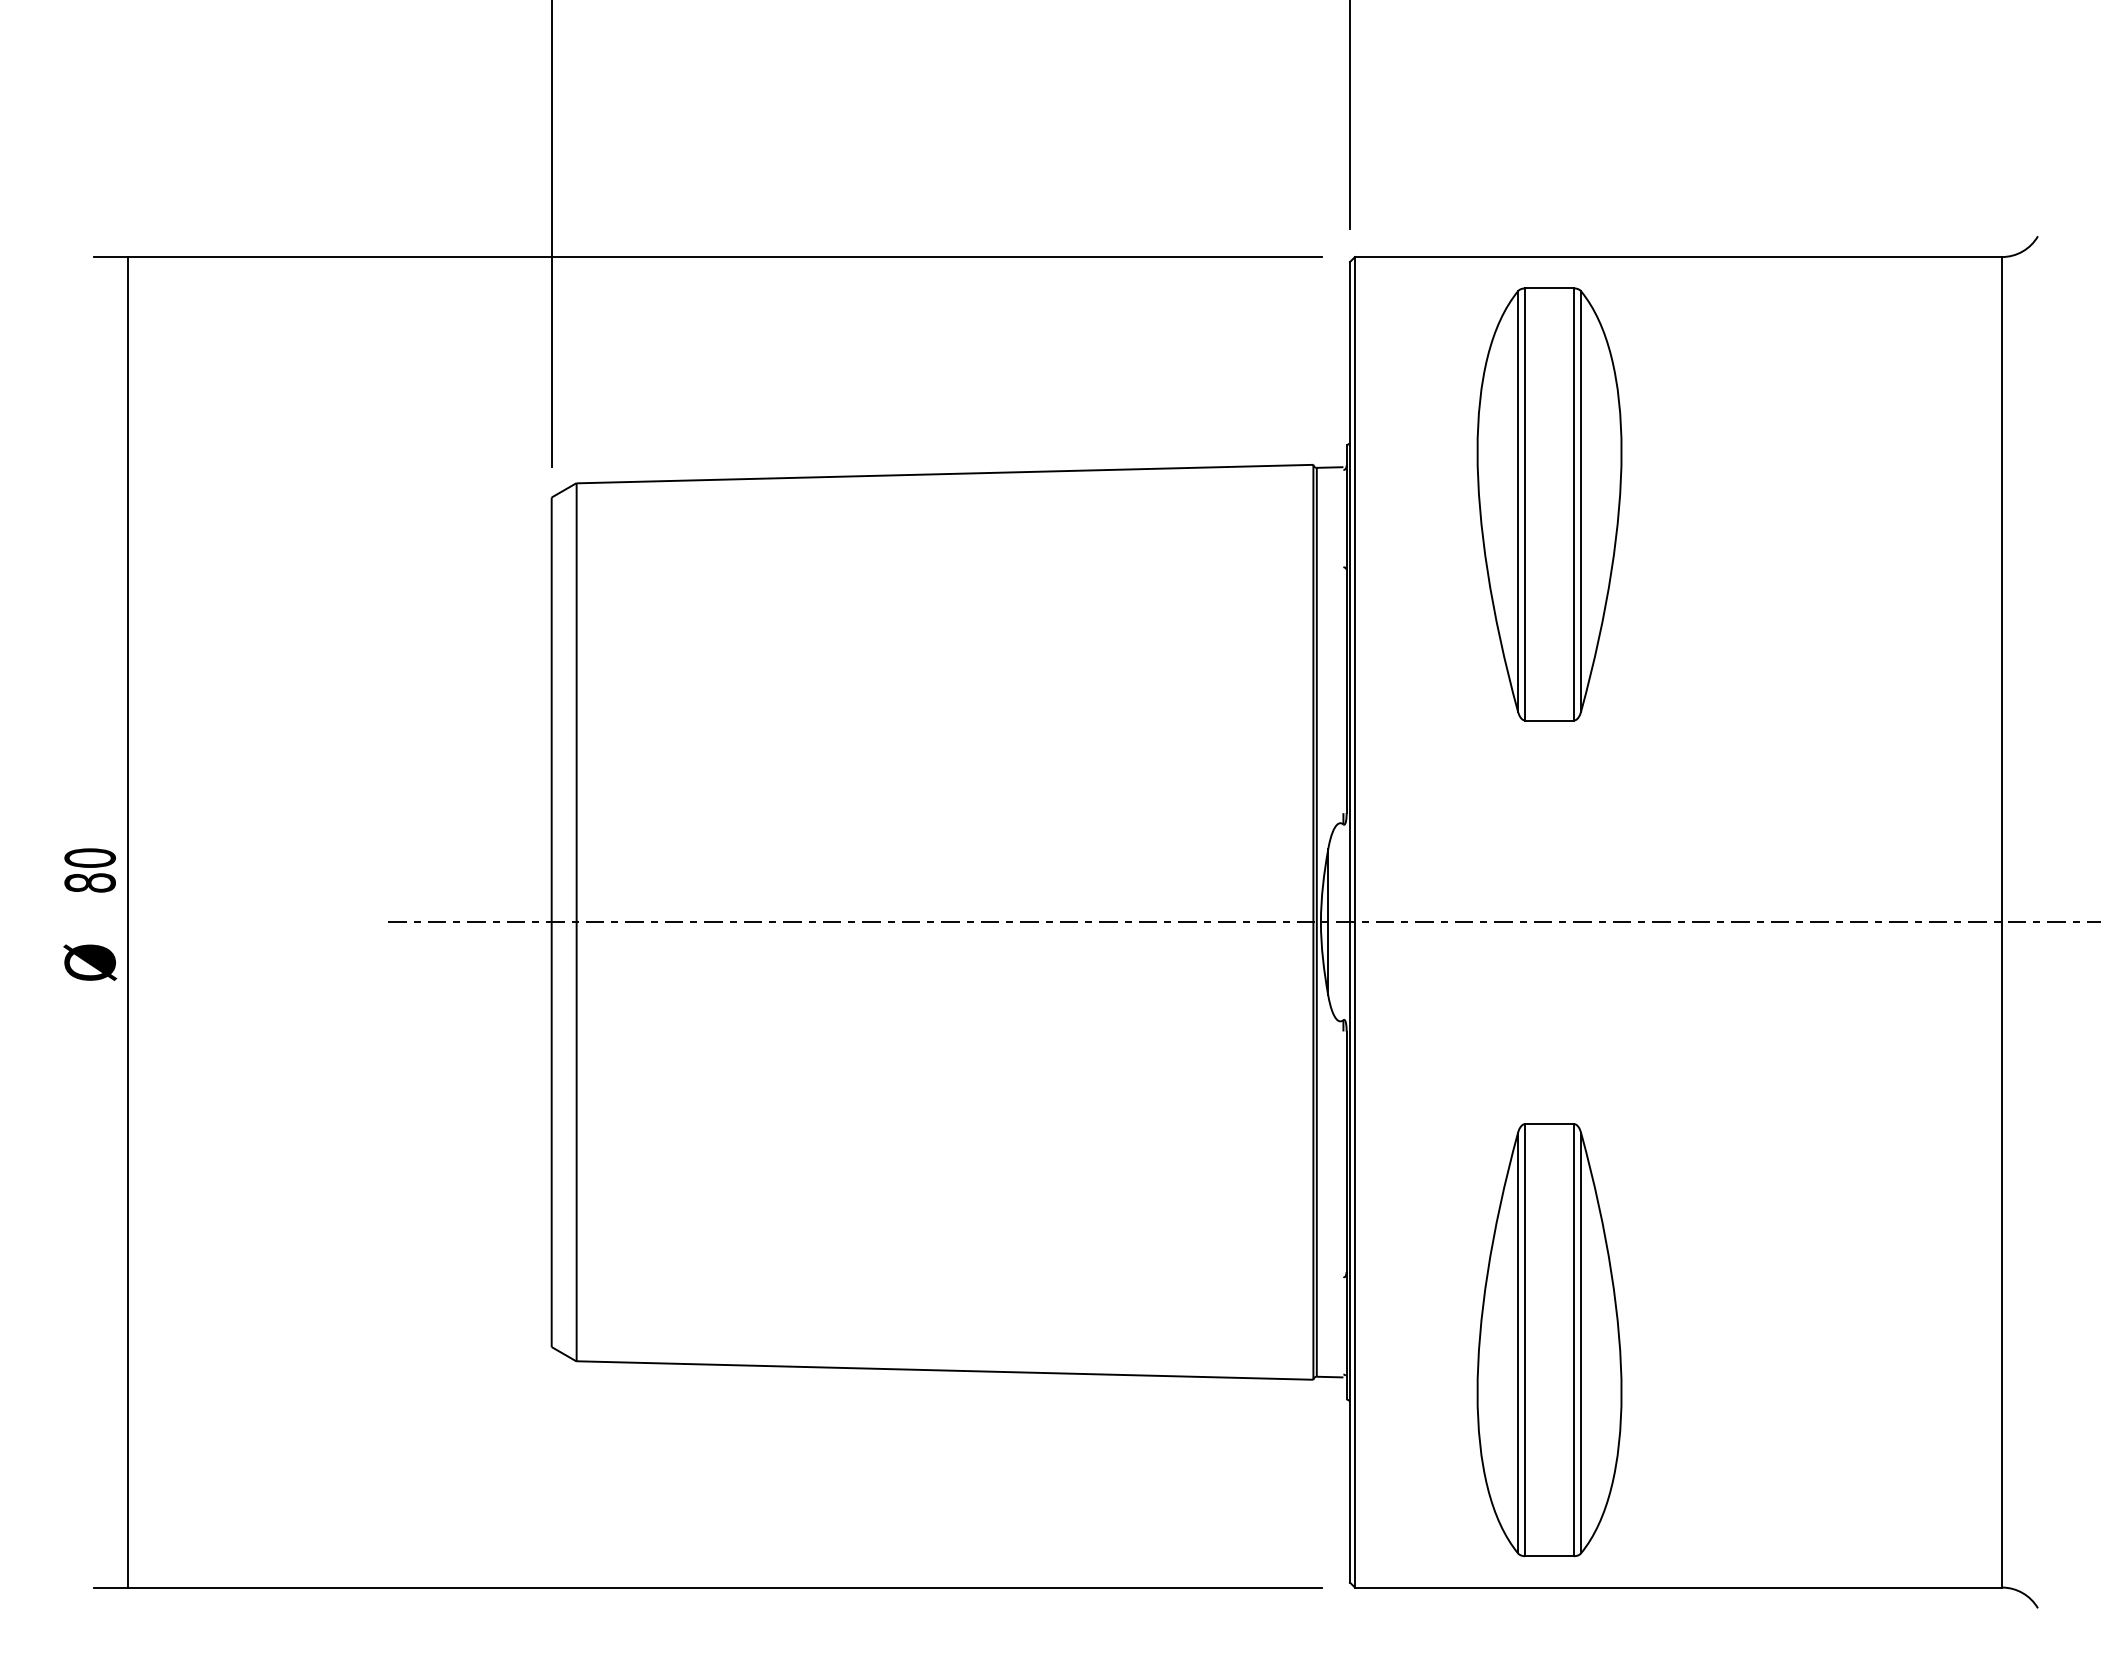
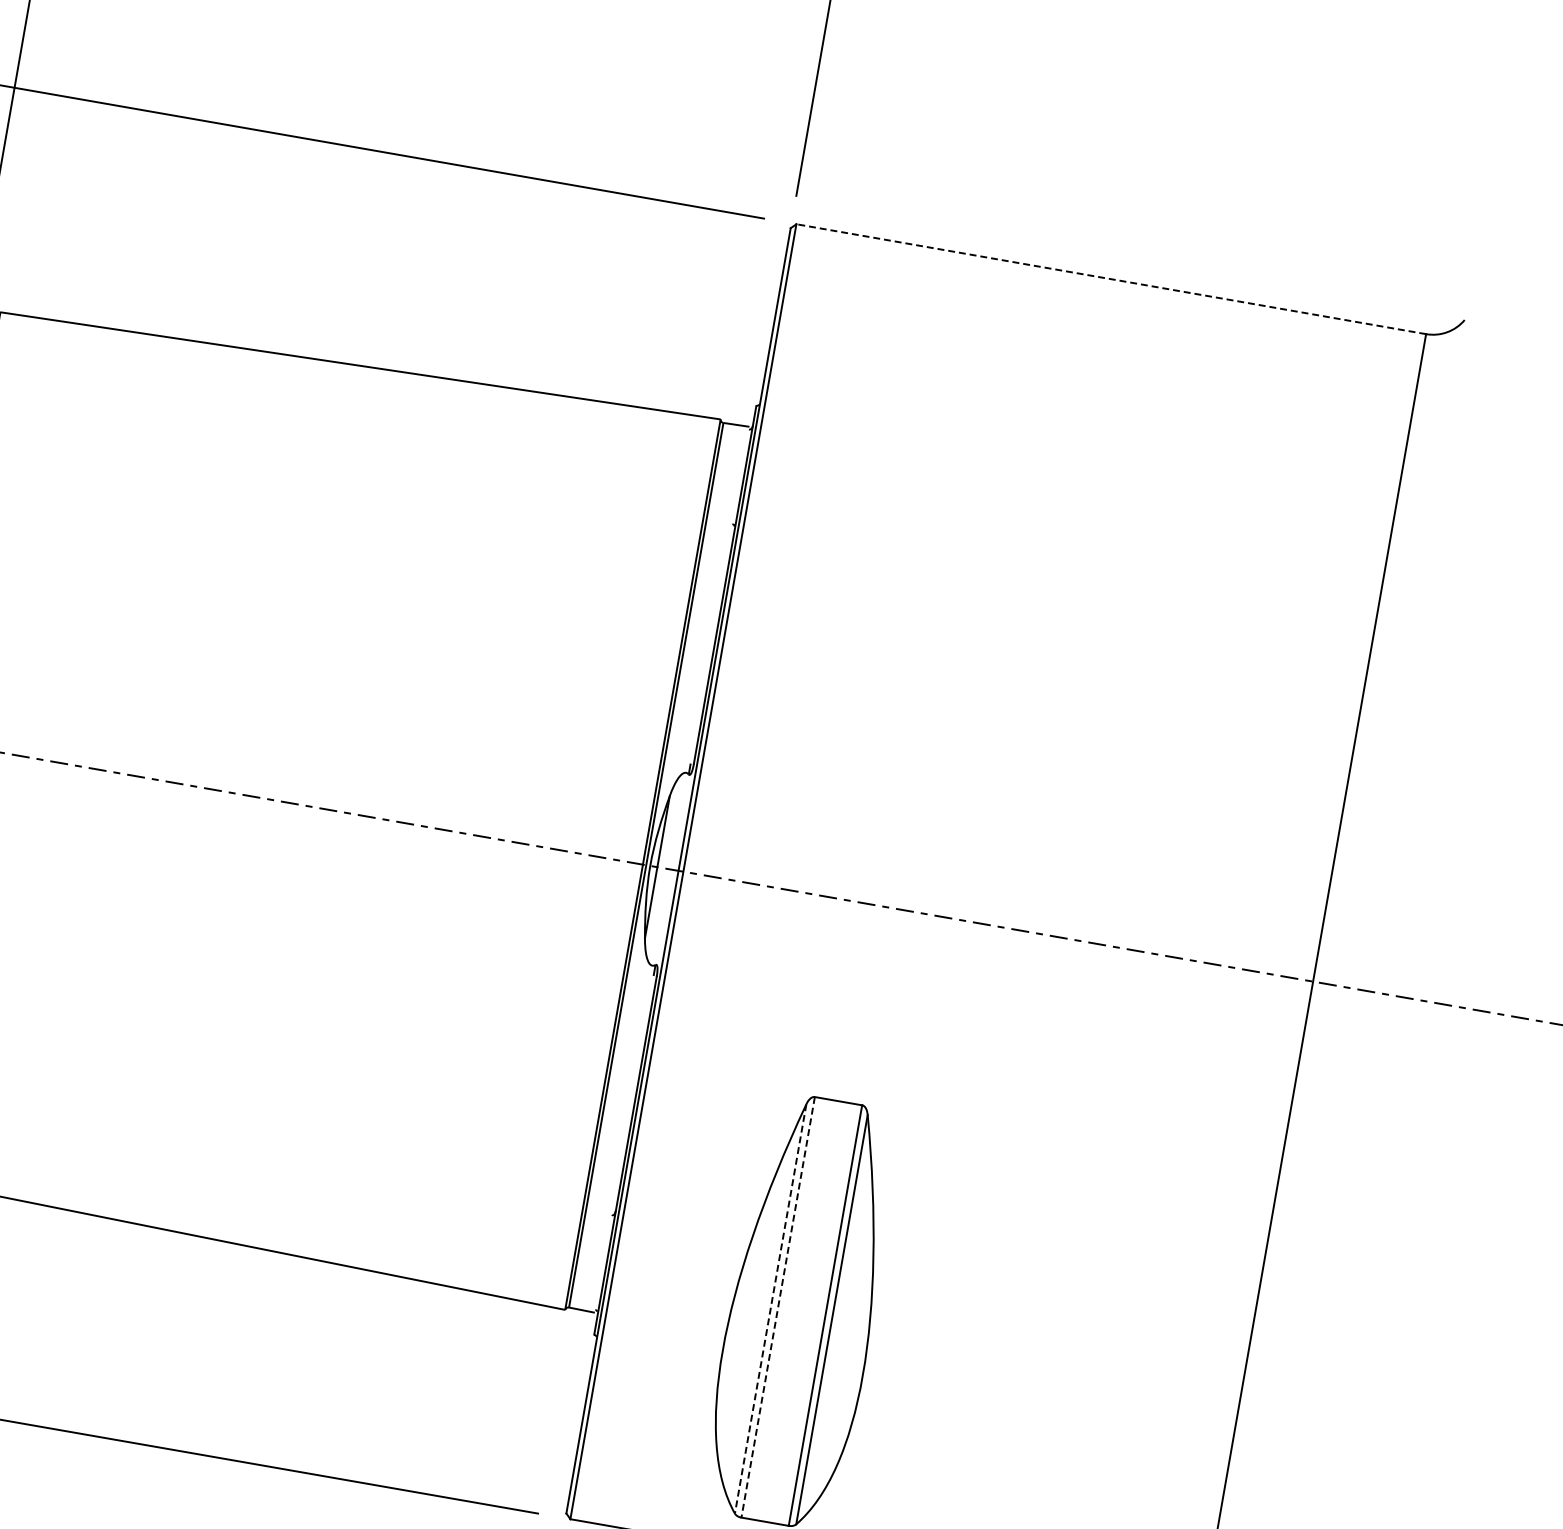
line: (1677, 257) -> (1110, 279), solid -> dashed
part: (1549, 504) -> (943, 498), removed
line: (1525, 1340) -> (778, 1307), solid -> dashed
line: (1518, 1343) -> (771, 1309), solid -> dashed

